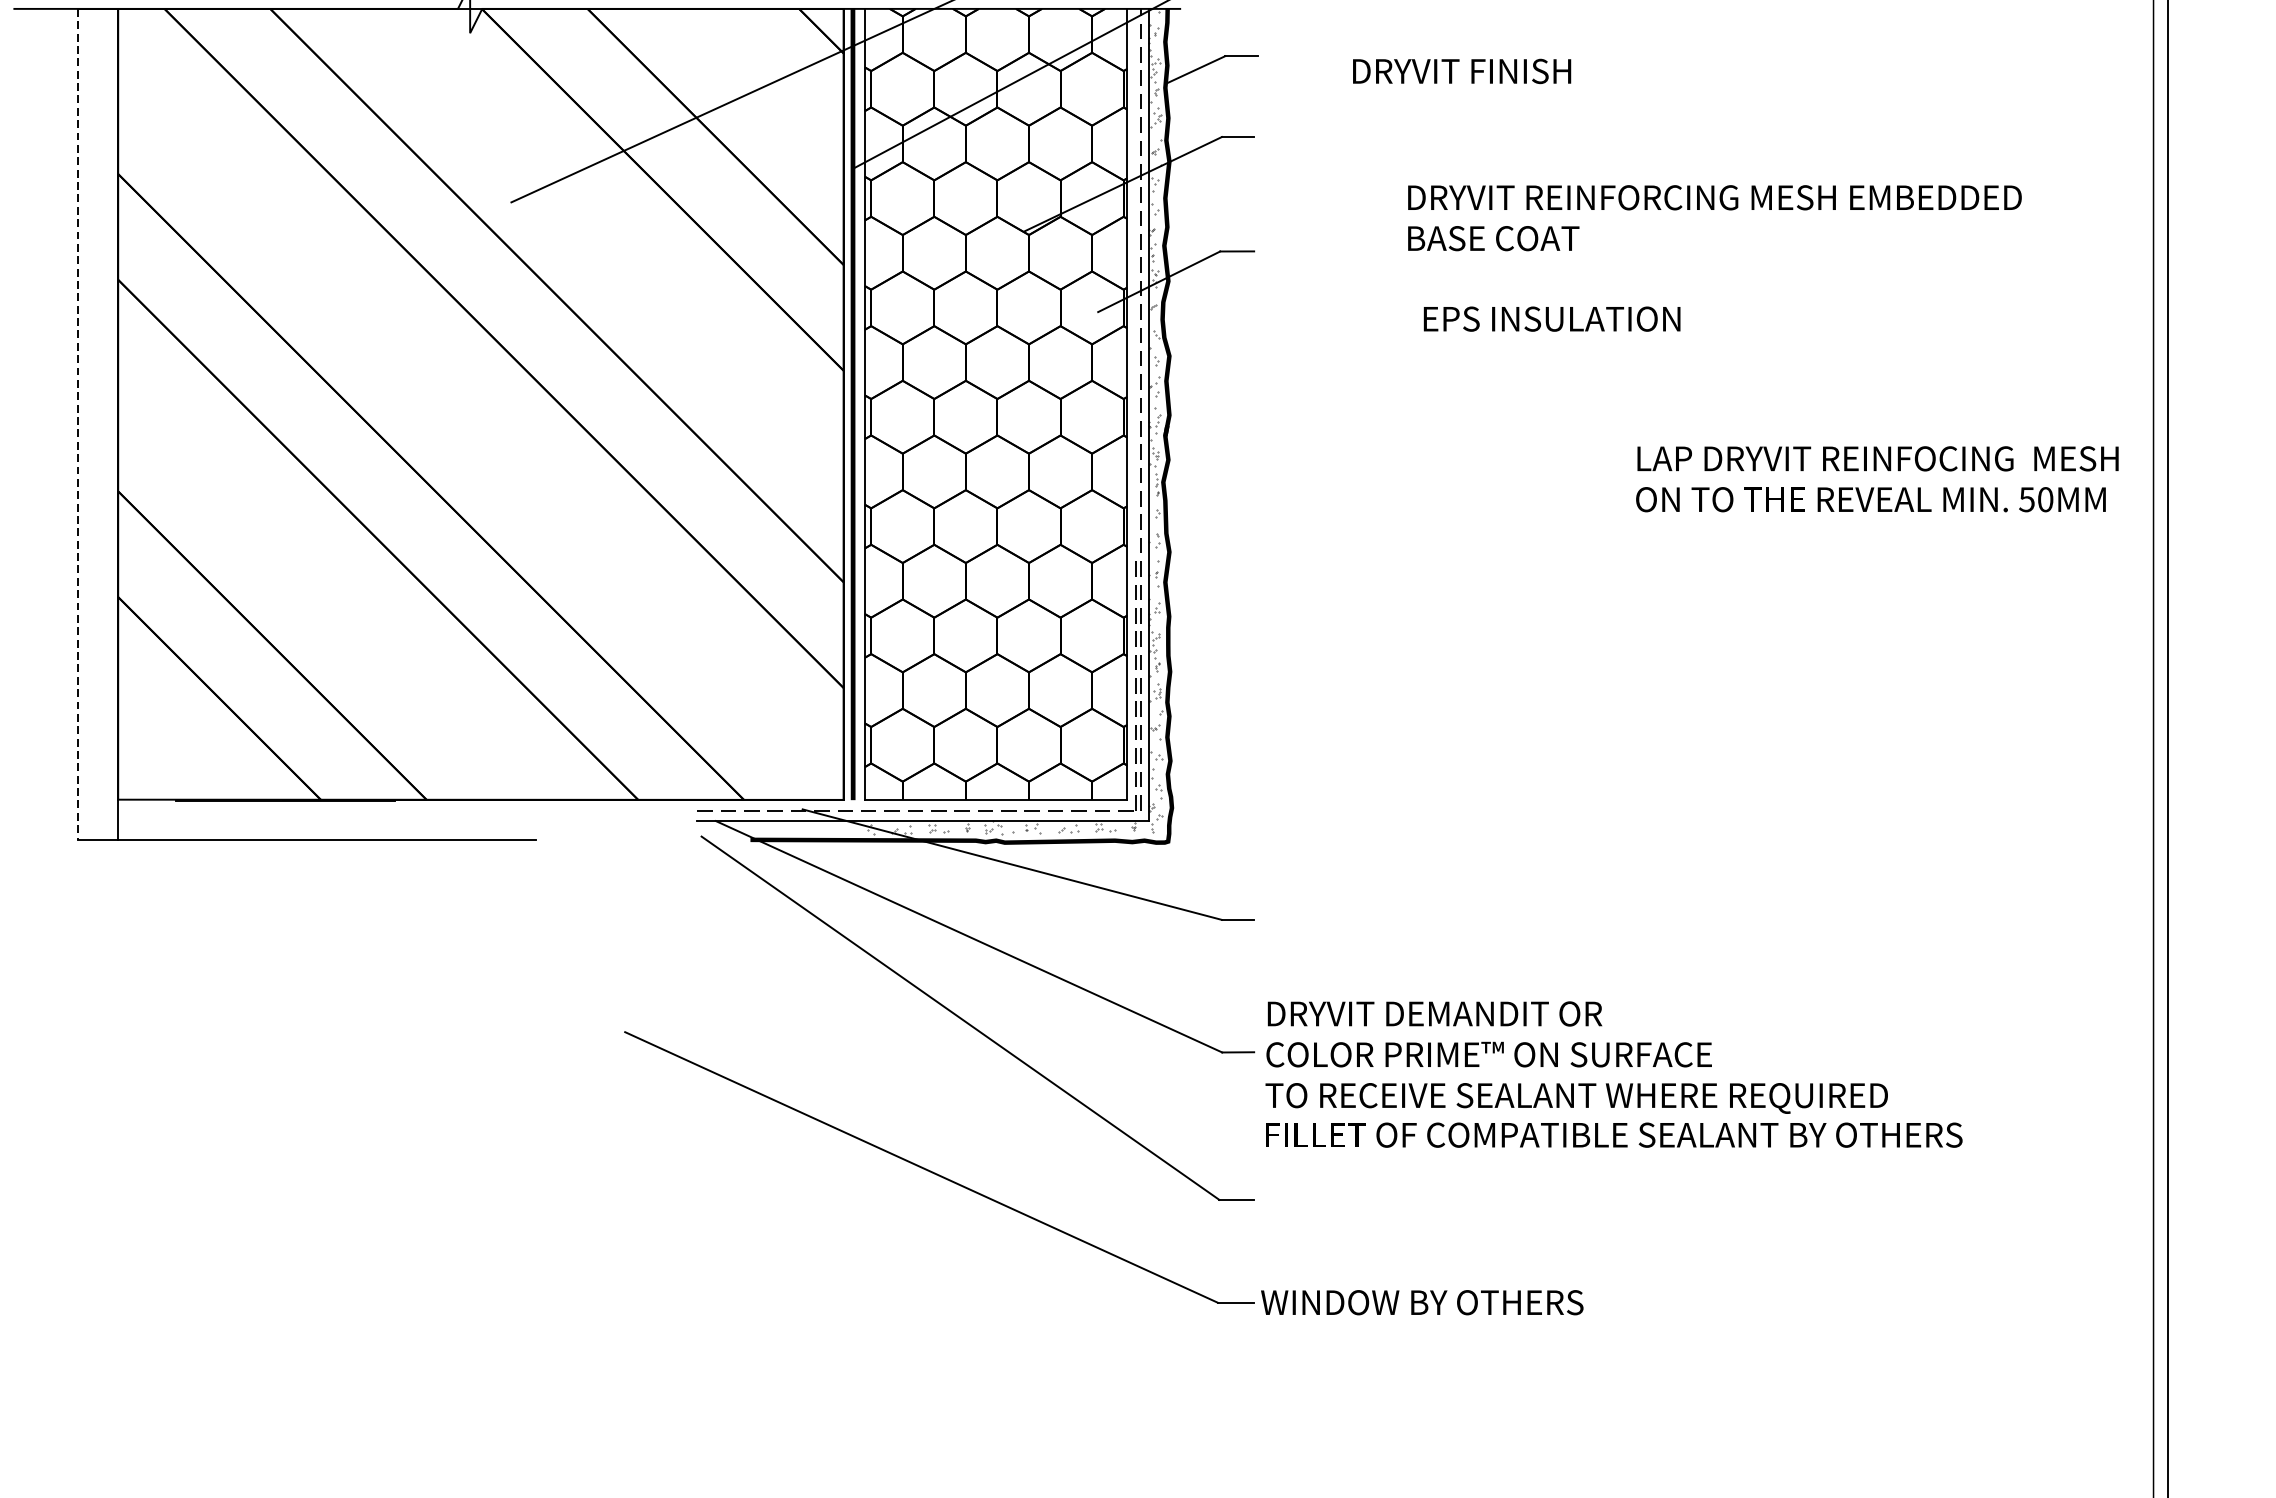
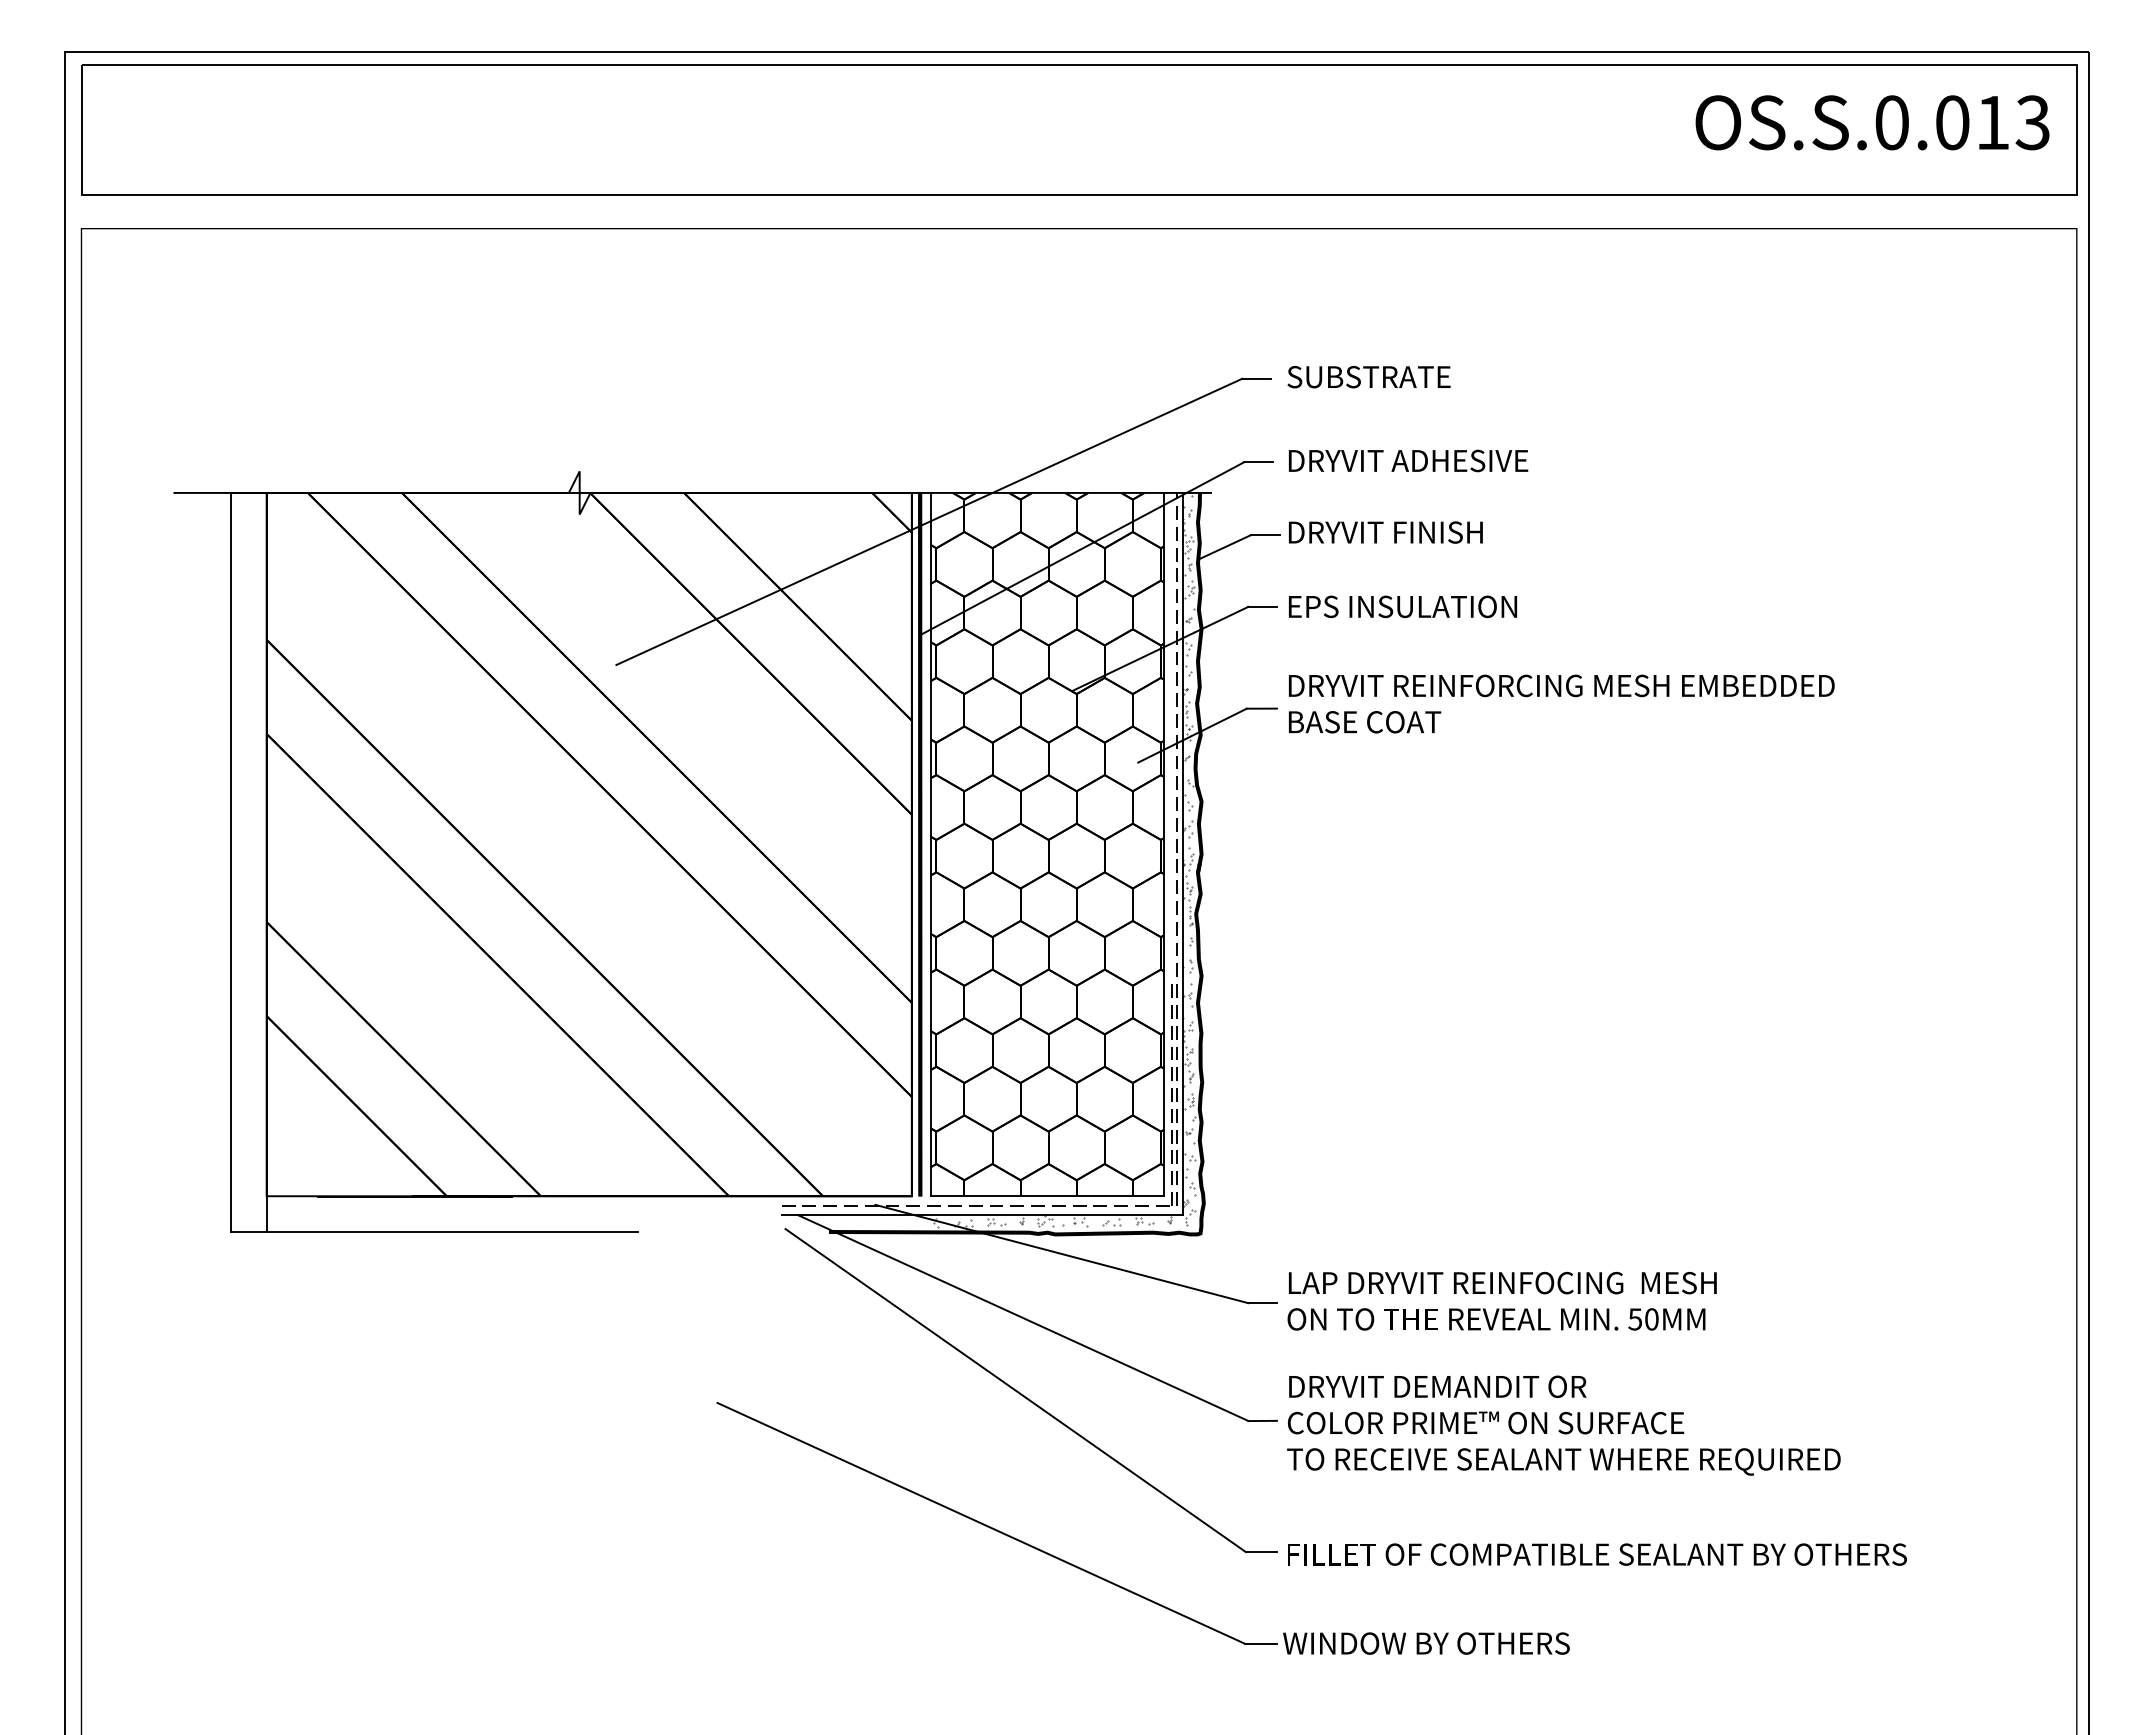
text: (1461, 71) -> (1385, 532), moved
text: (1714, 217) -> (1561, 703), moved
text: (1552, 318) -> (1403, 606), moved
line: (78, 424) -> (231, 862), dashed -> solid
text: (1876, 478) -> (1501, 1300), moved
text: (1614, 1135) -> (1597, 1554), moved

